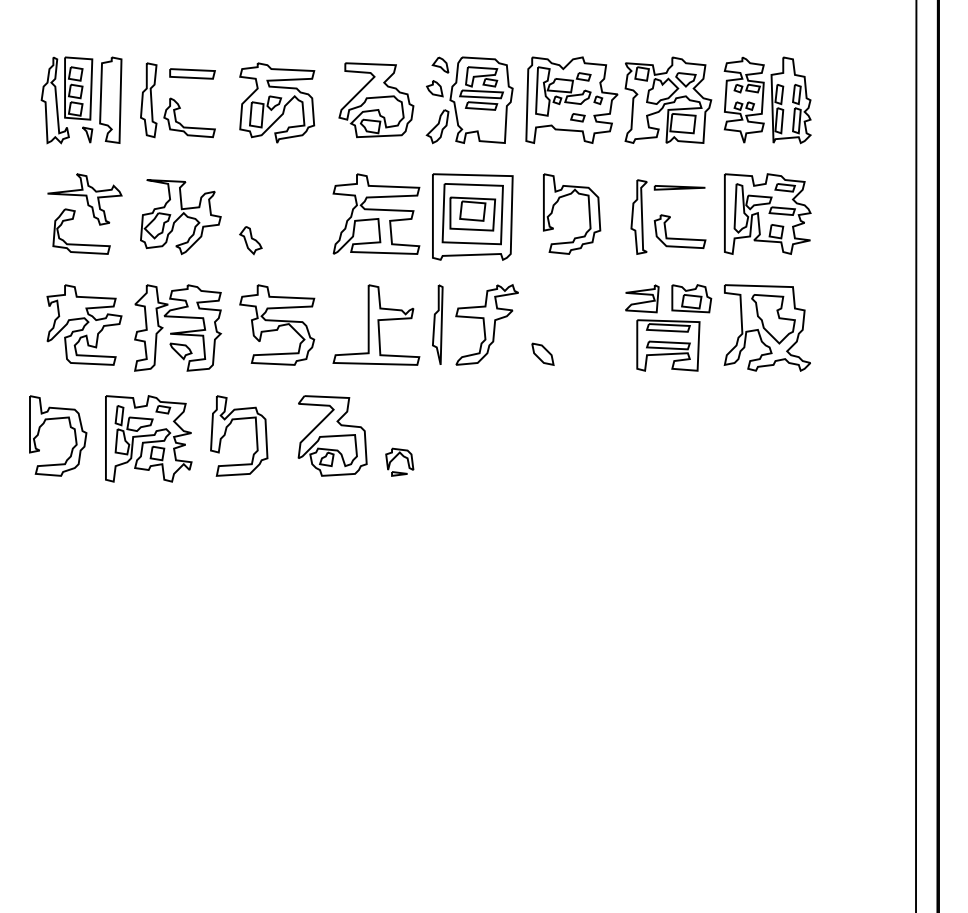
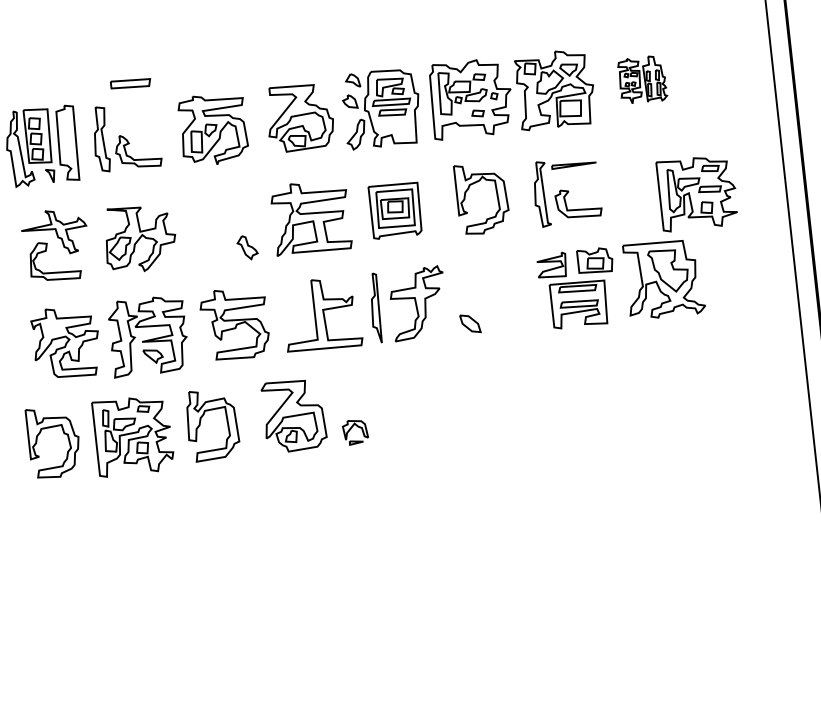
part: (192, 73) -> (130, 83), moved
part: (767, 100) -> (642, 80), size x0.6
part: (767, 213) -> (697, 192), moved
part: (472, 216) -> (395, 210), size x0.7
part: (250, 240) -> (247, 247), moved

